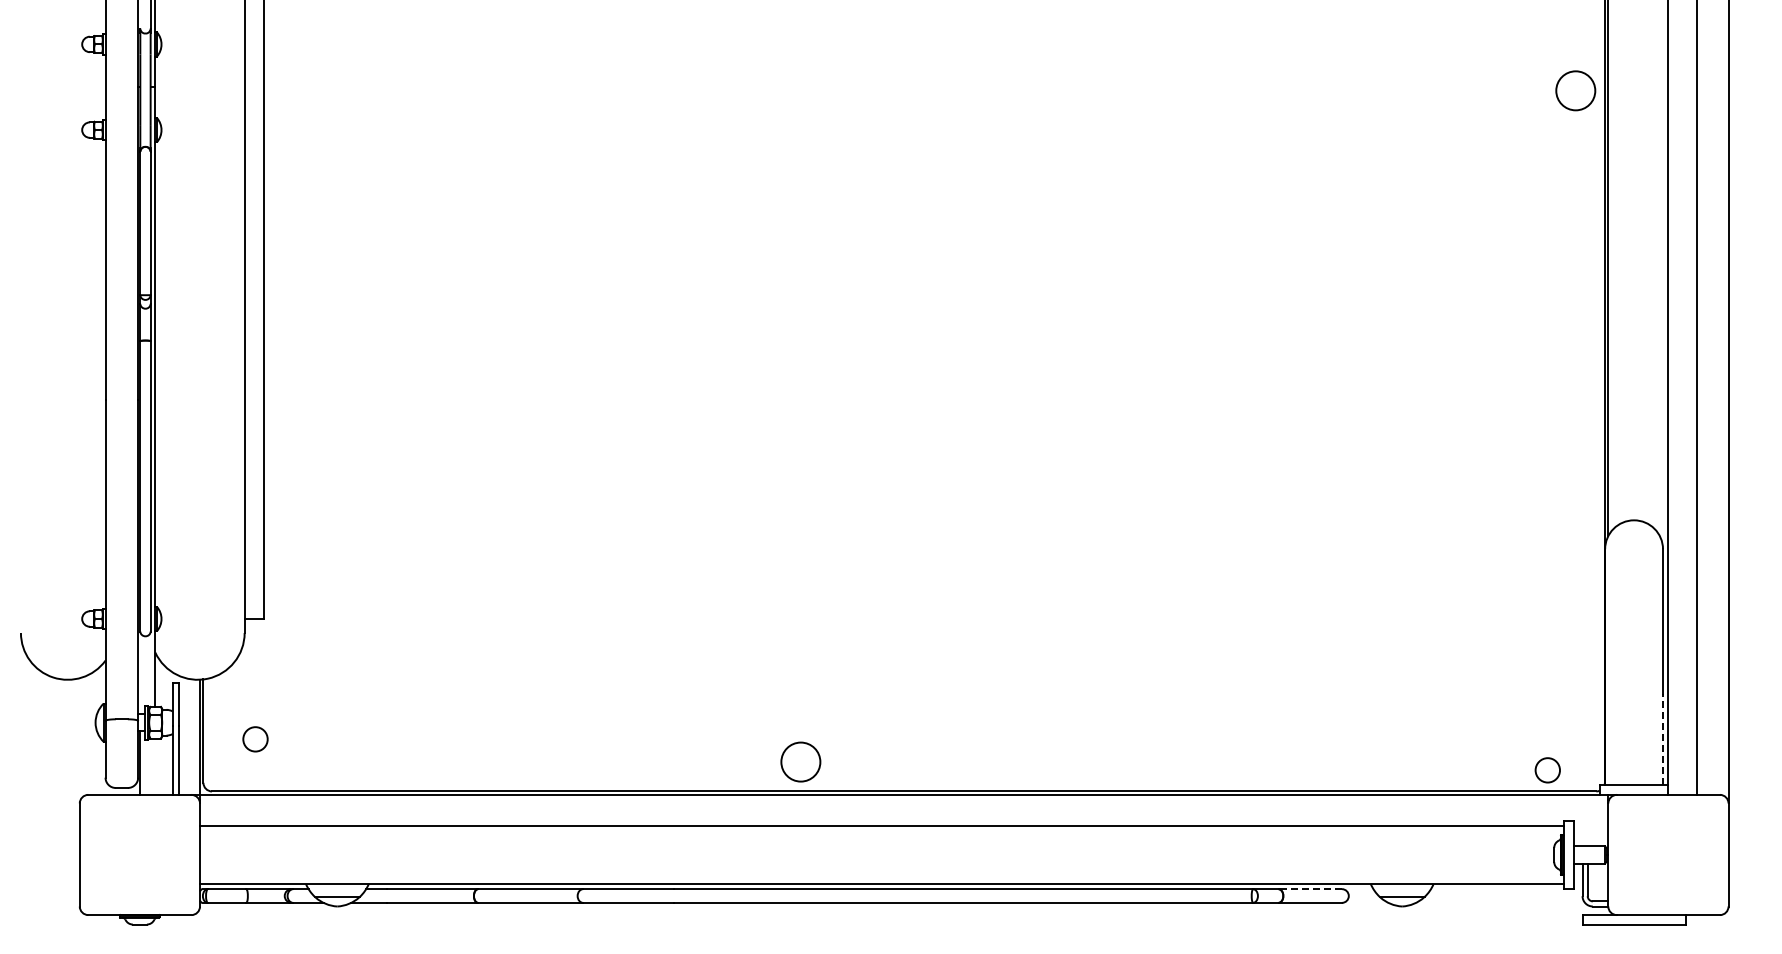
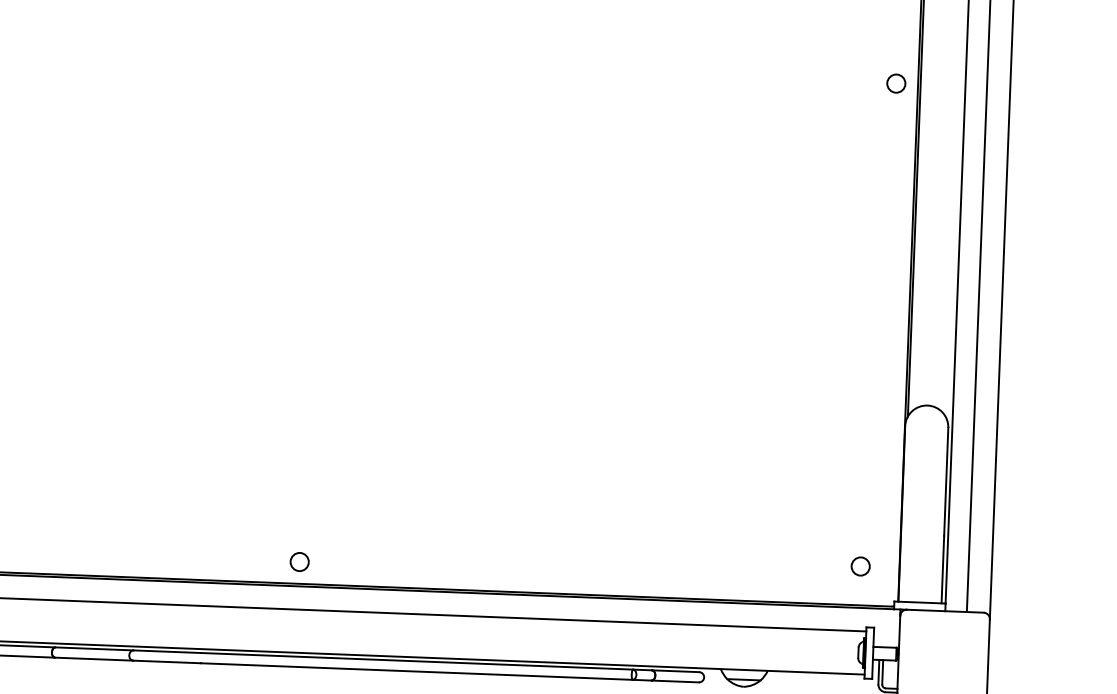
circle: (1575, 90) -> (896, 83), size x0.62
line: (1663, 738) -> (943, 569), dashed -> solid
circle: (801, 762) -> (299, 562), size x0.62
circle: (1547, 770) -> (860, 566), moved
line: (1310, 889) -> (675, 671), dashed -> solid

